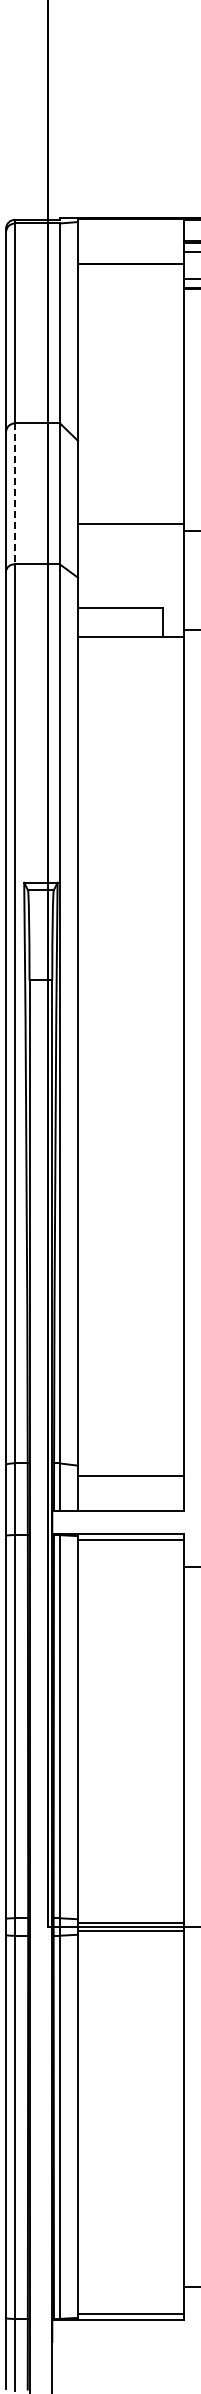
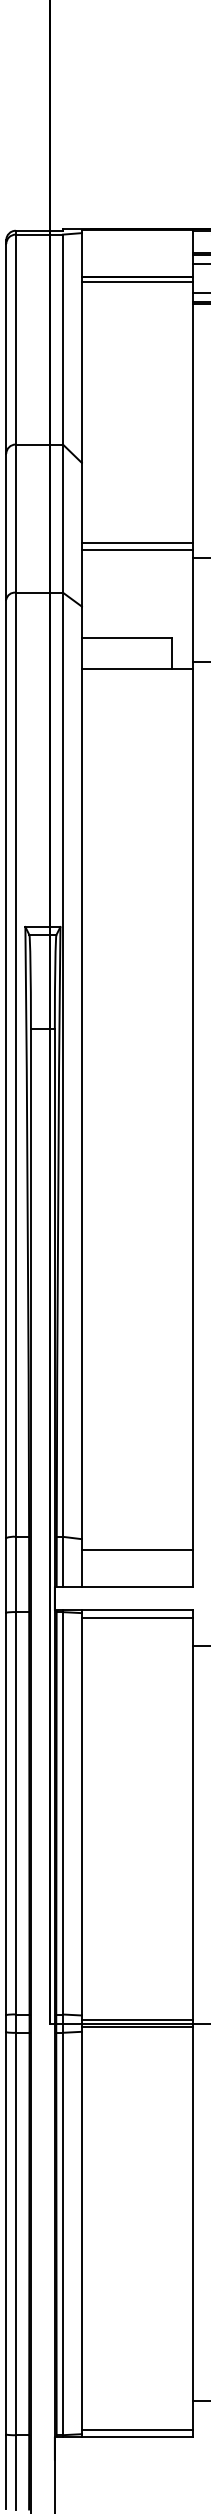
line: (130, 268) -> (137, 281), added
line: (15, 493) -> (16, 518), dashed -> solid
line: (130, 517) -> (137, 543), added

